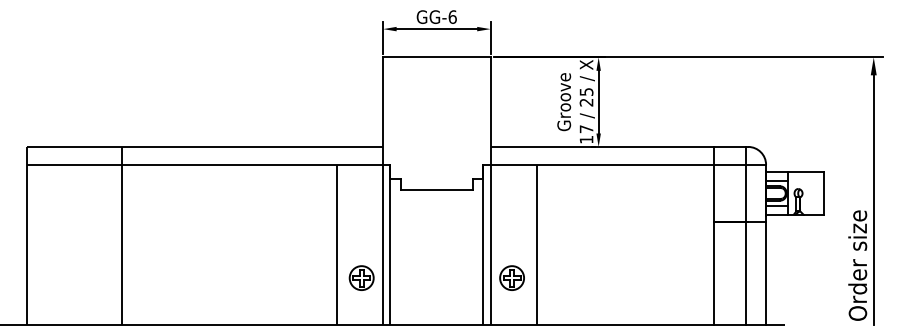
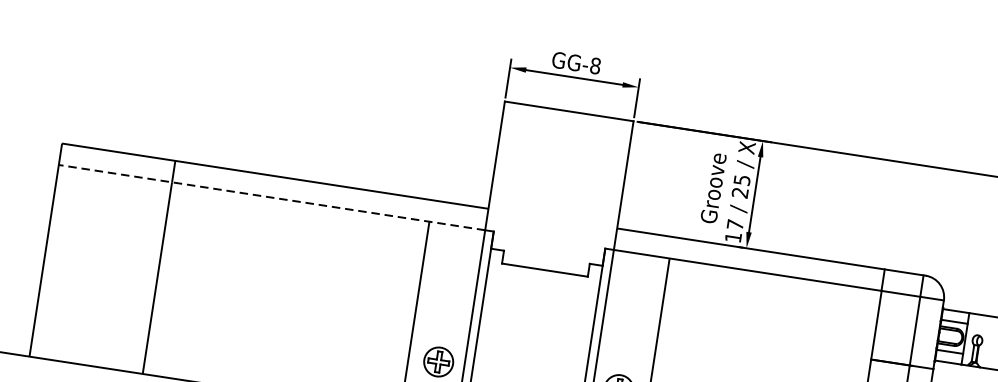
text: (452, 16) -> (595, 65), GG-6 -> GG-8
line: (205, 164) -> (272, 197), solid -> dashed

